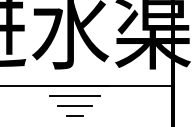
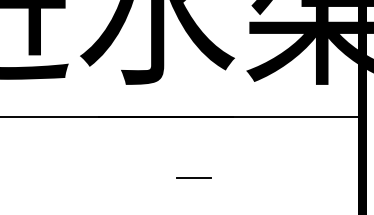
line: (74, 95) -> (165, 136), removed
line: (74, 105) -> (165, 156), removed
line: (74, 115) -> (193, 176), moved

